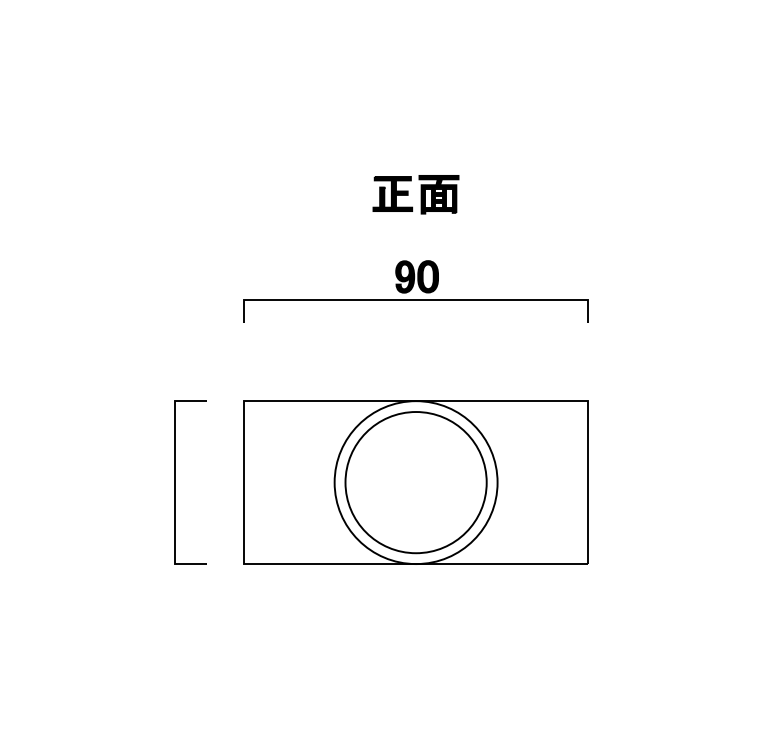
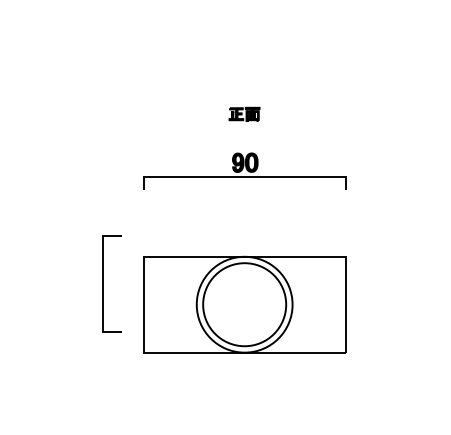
part: (415, 194) -> (244, 114), size x0.6
part: (415, 482) -> (244, 304), moved

